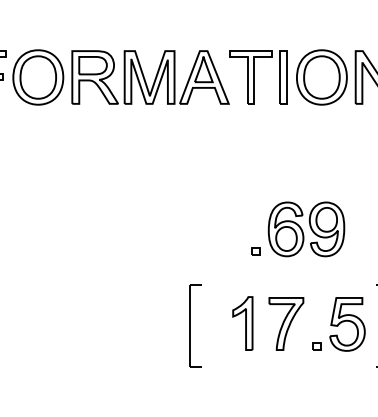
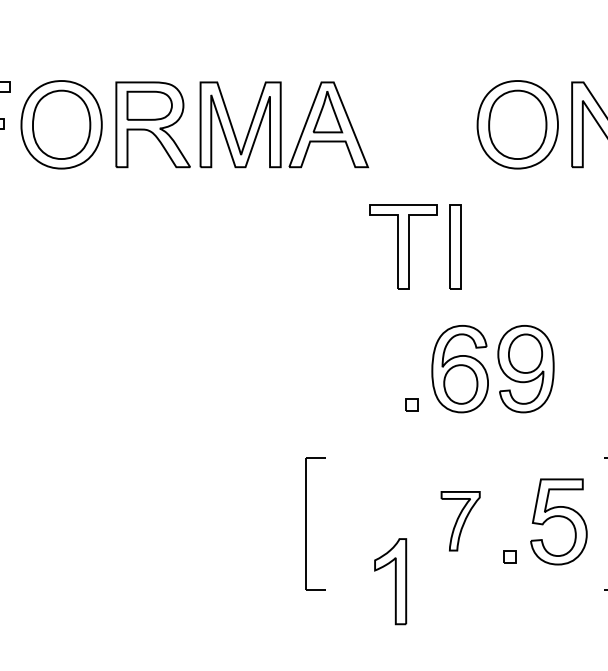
part: (258, 77) -> (415, 247), moved
part: (242, 323) -> (390, 581), moved
part: (286, 323) -> (460, 520), size x0.7

